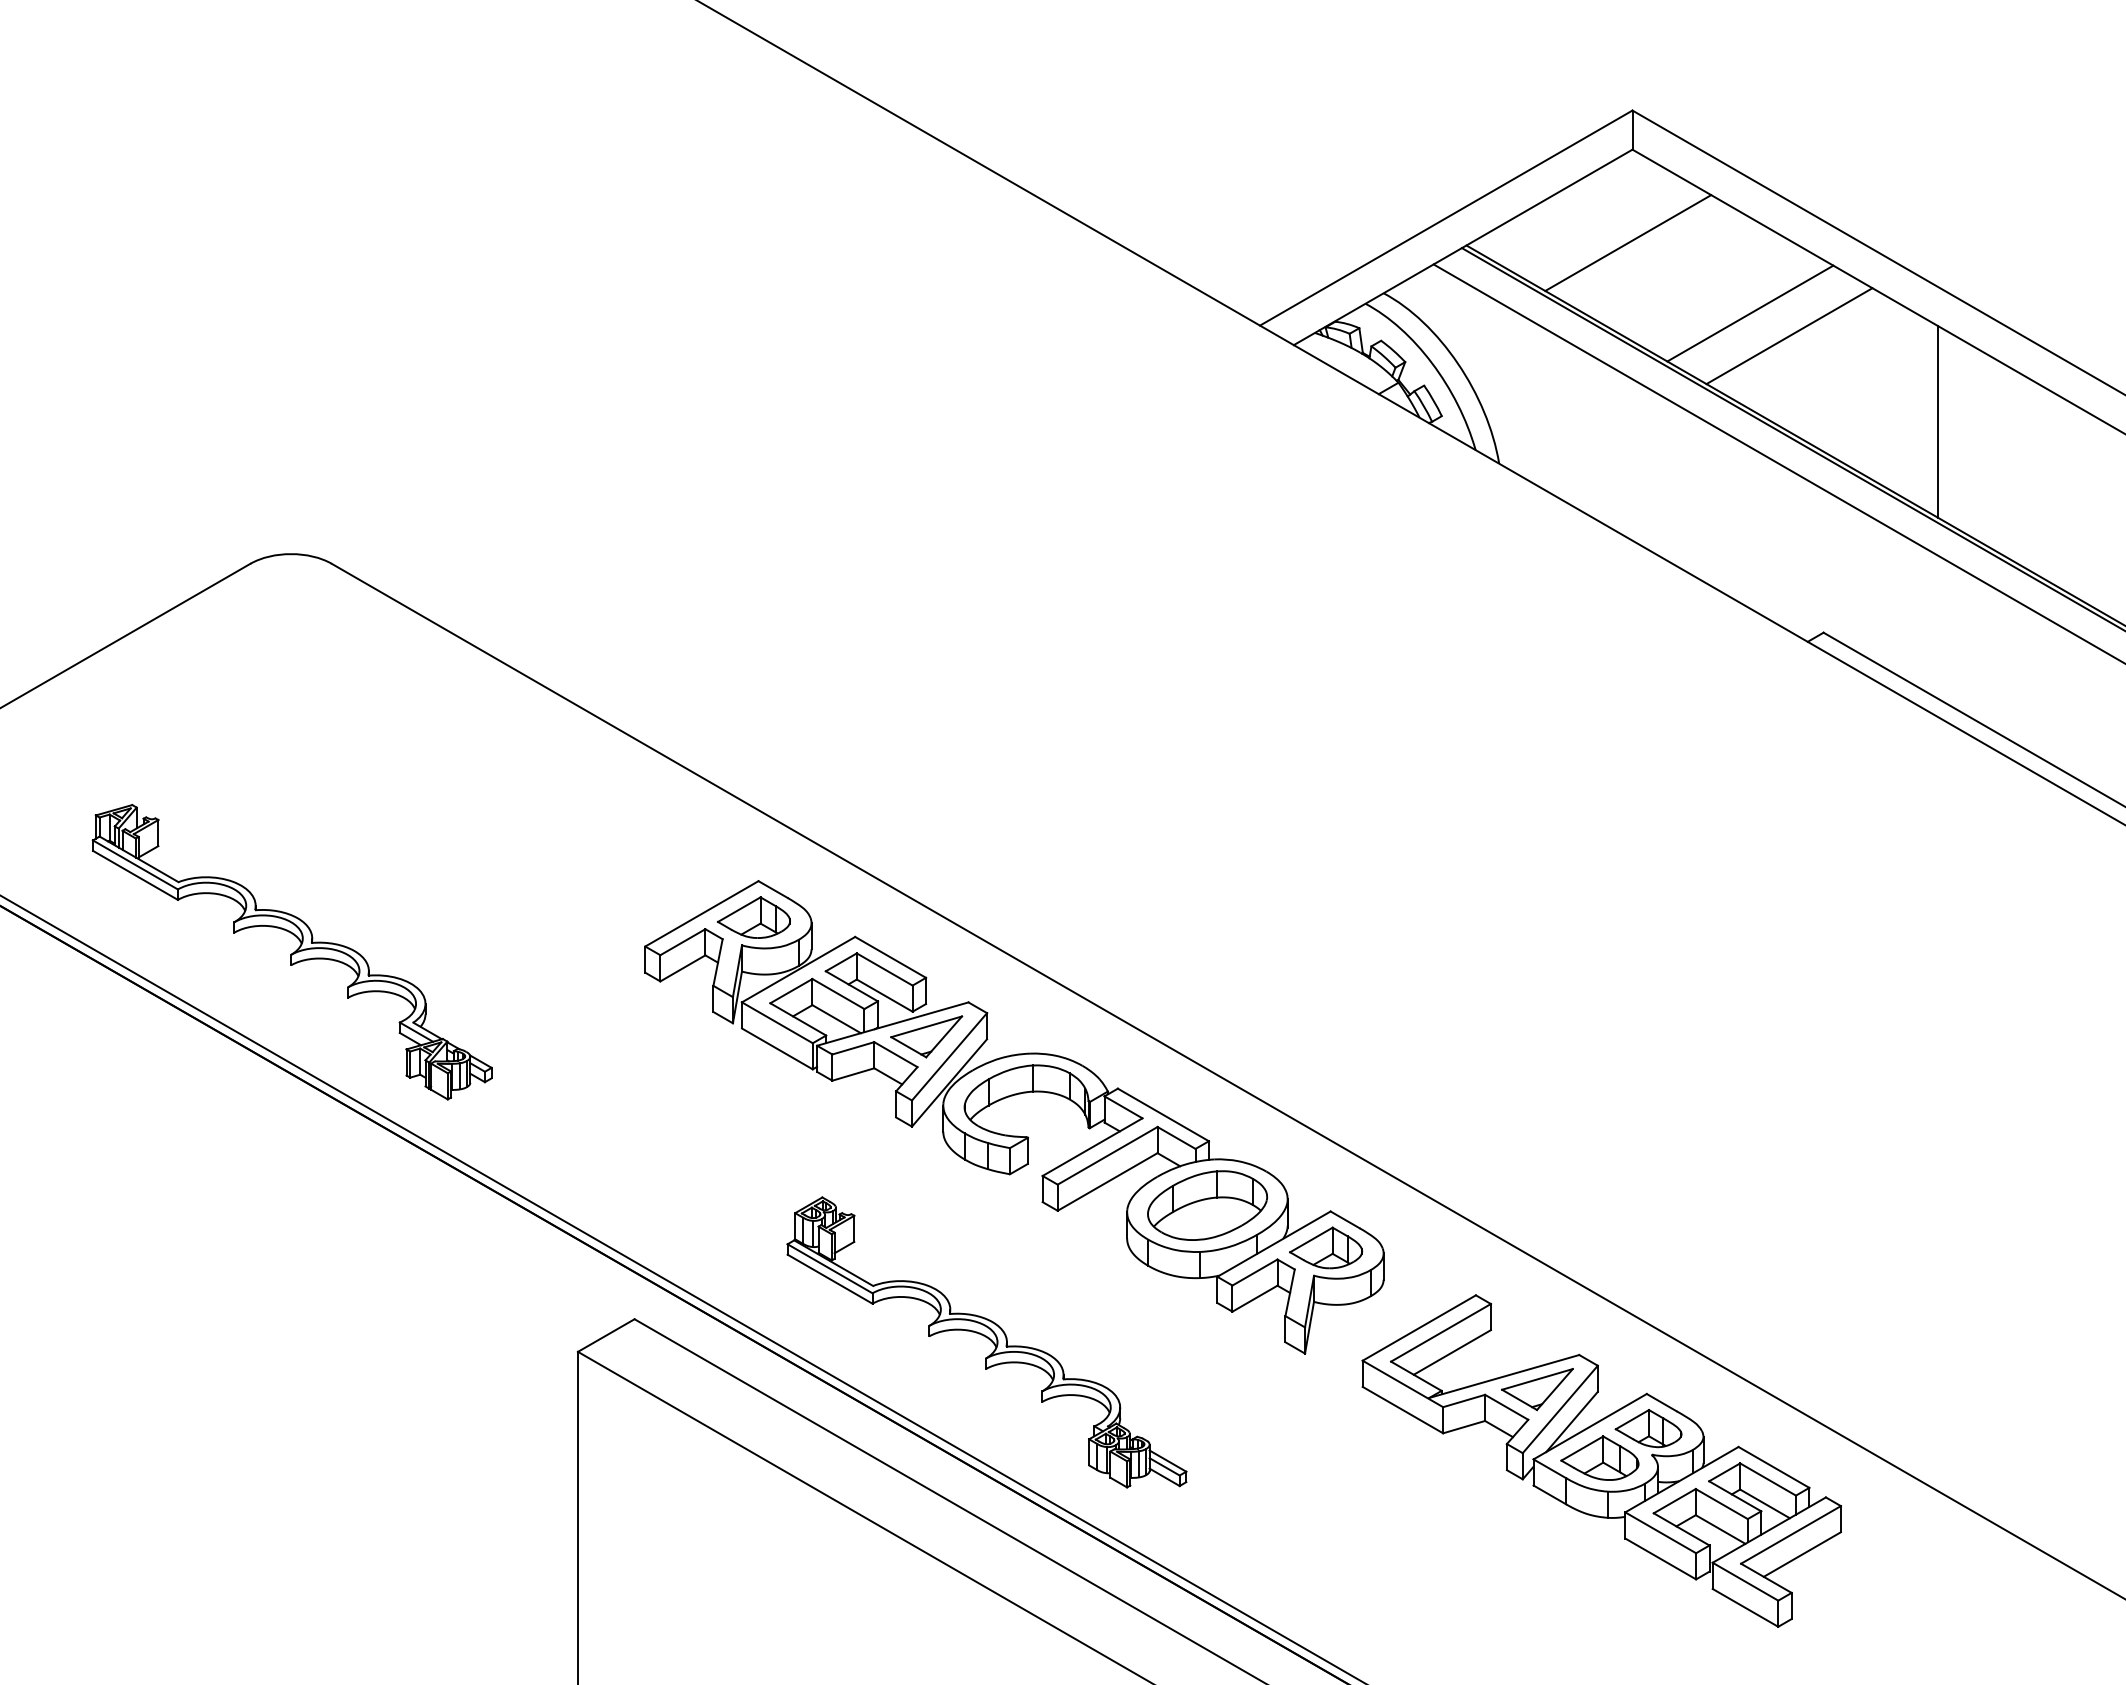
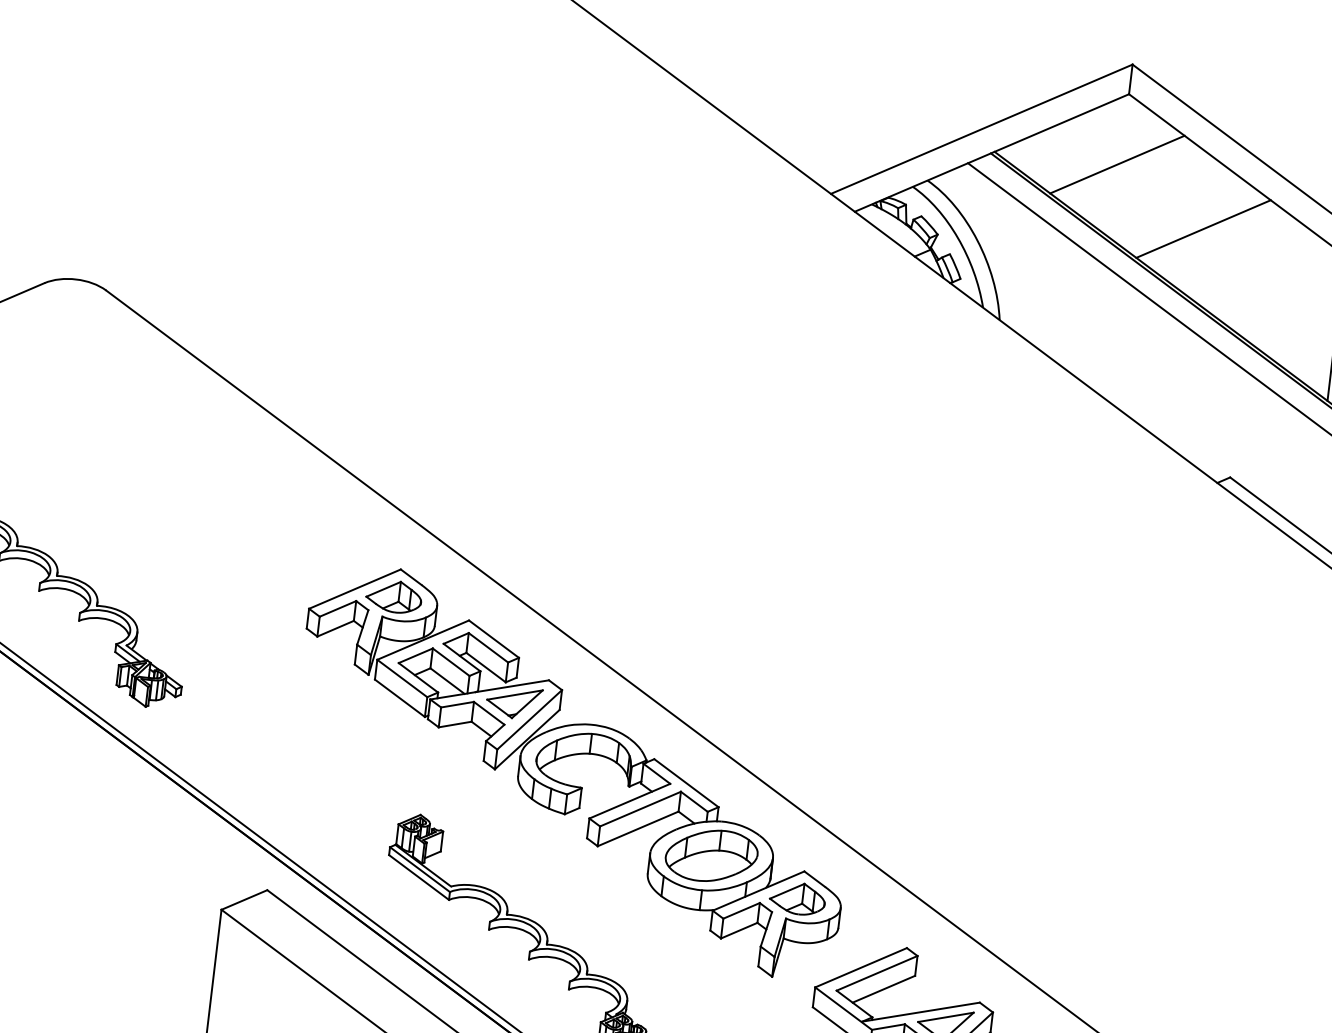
line: (1789, 336) -> (1231, 249), removed

